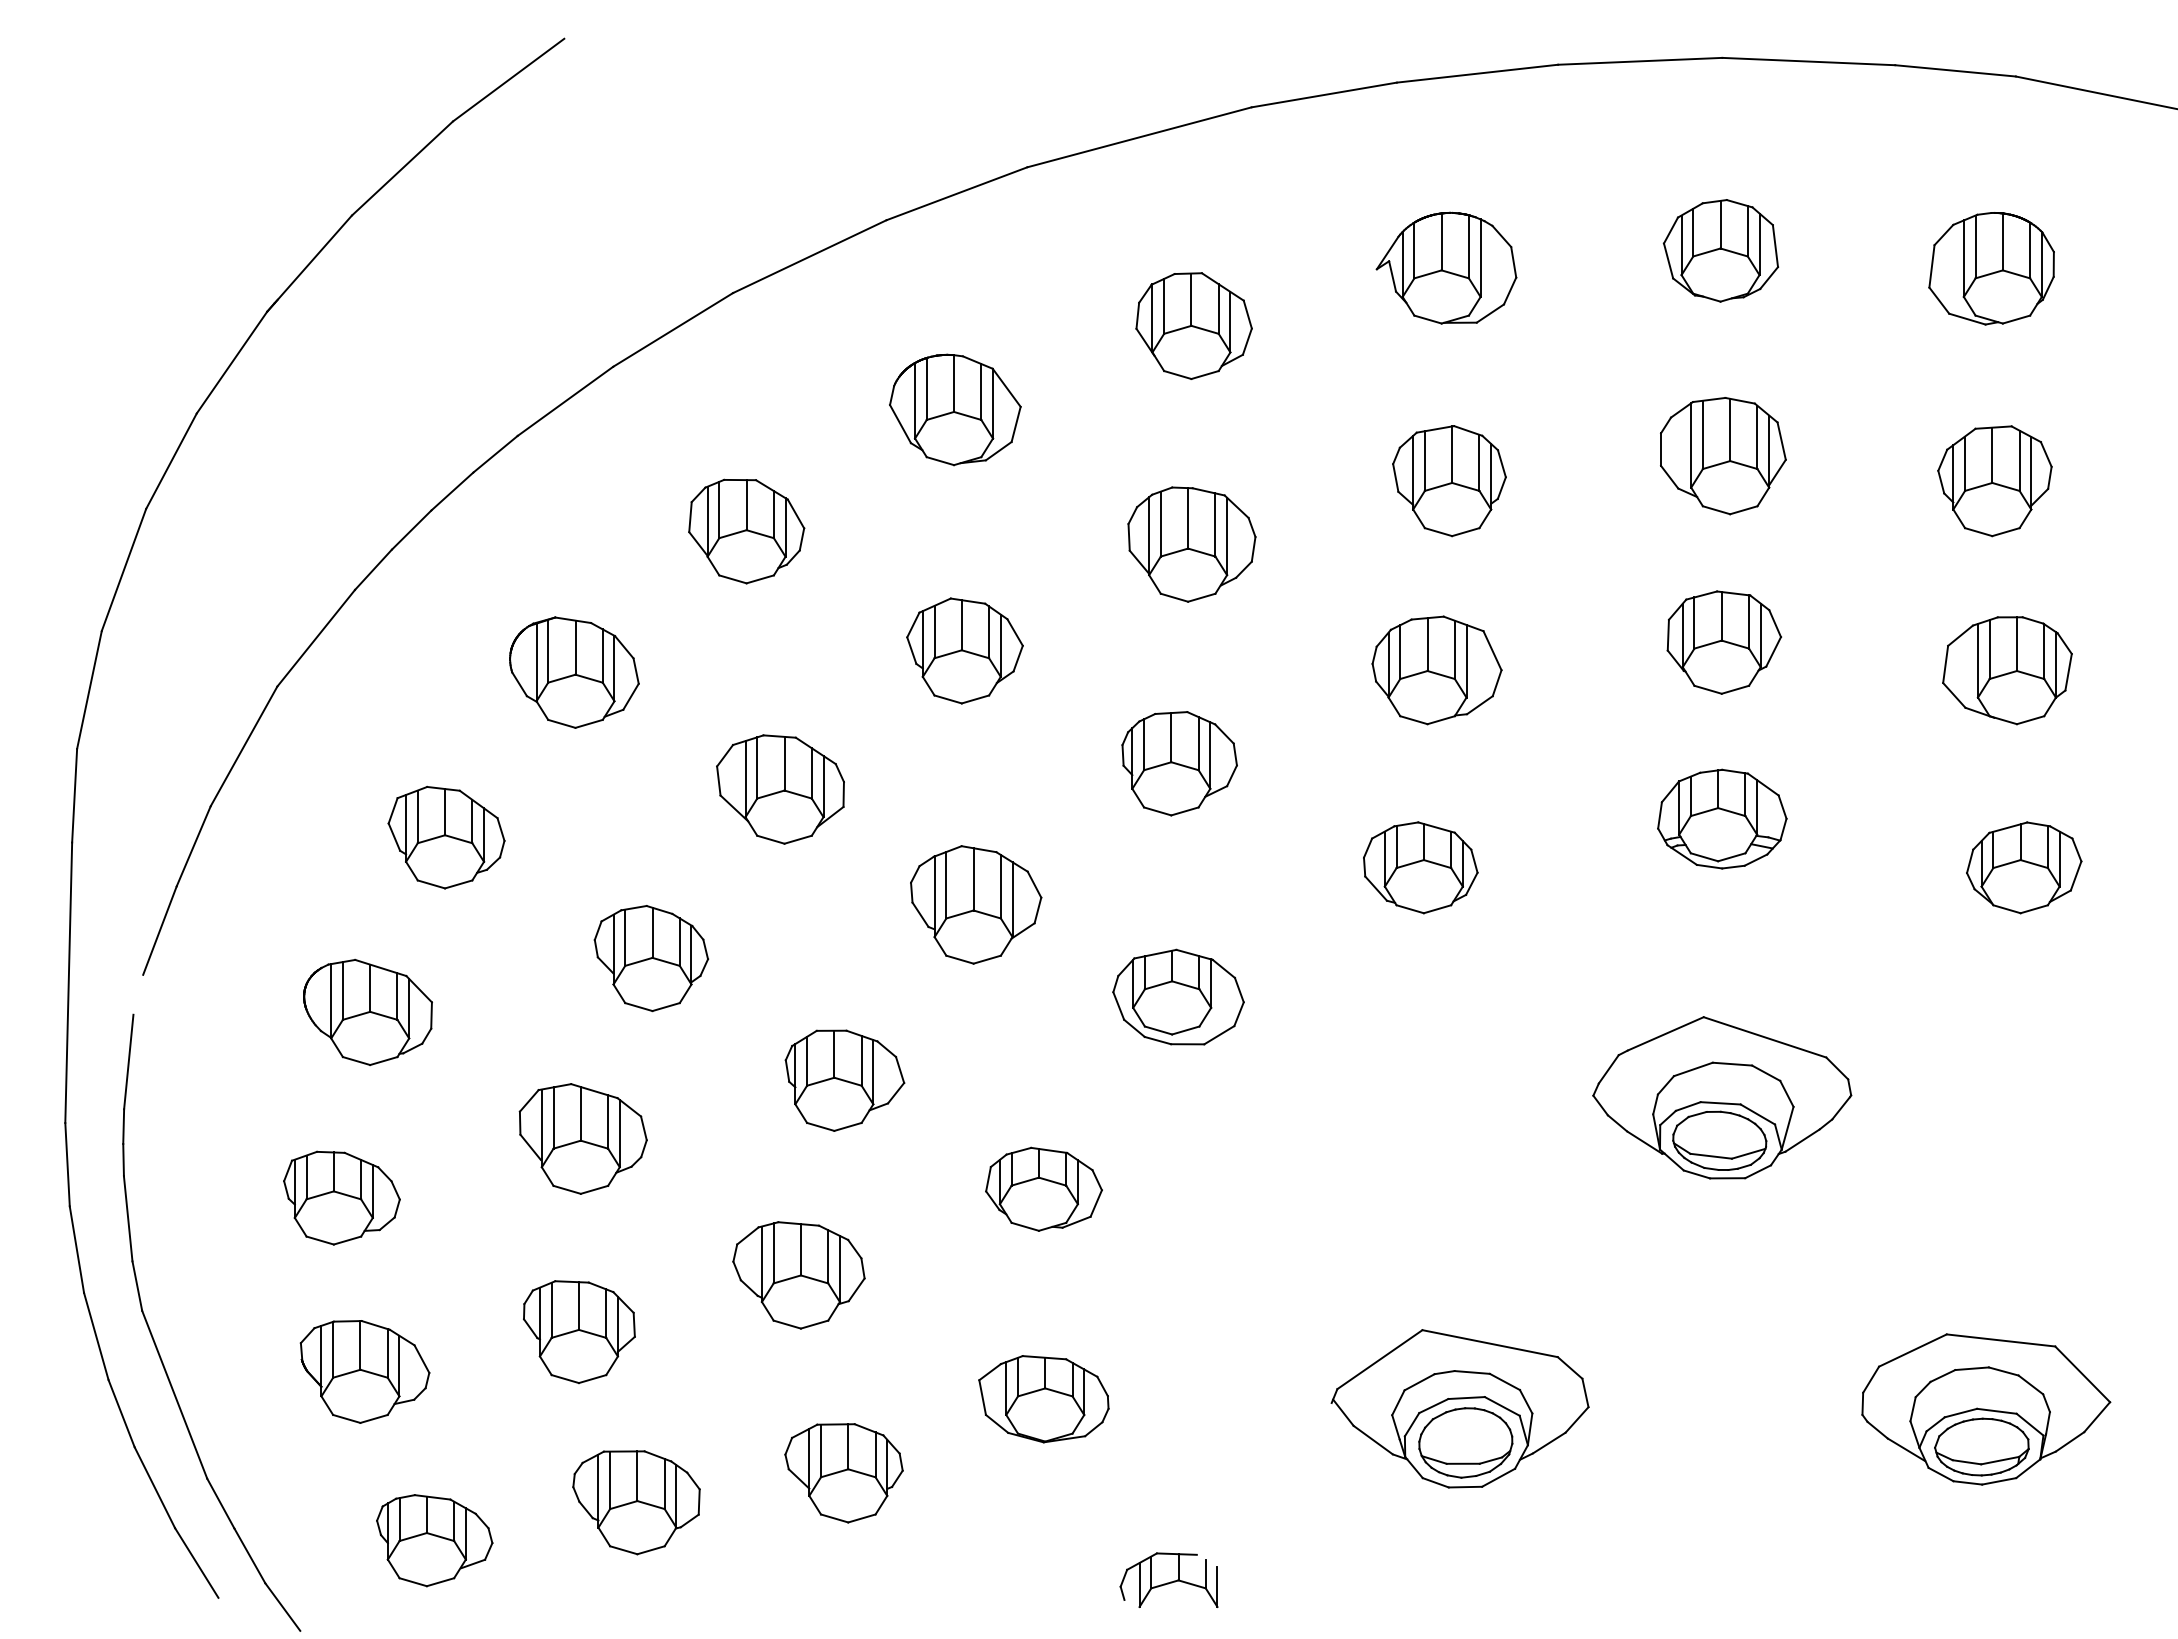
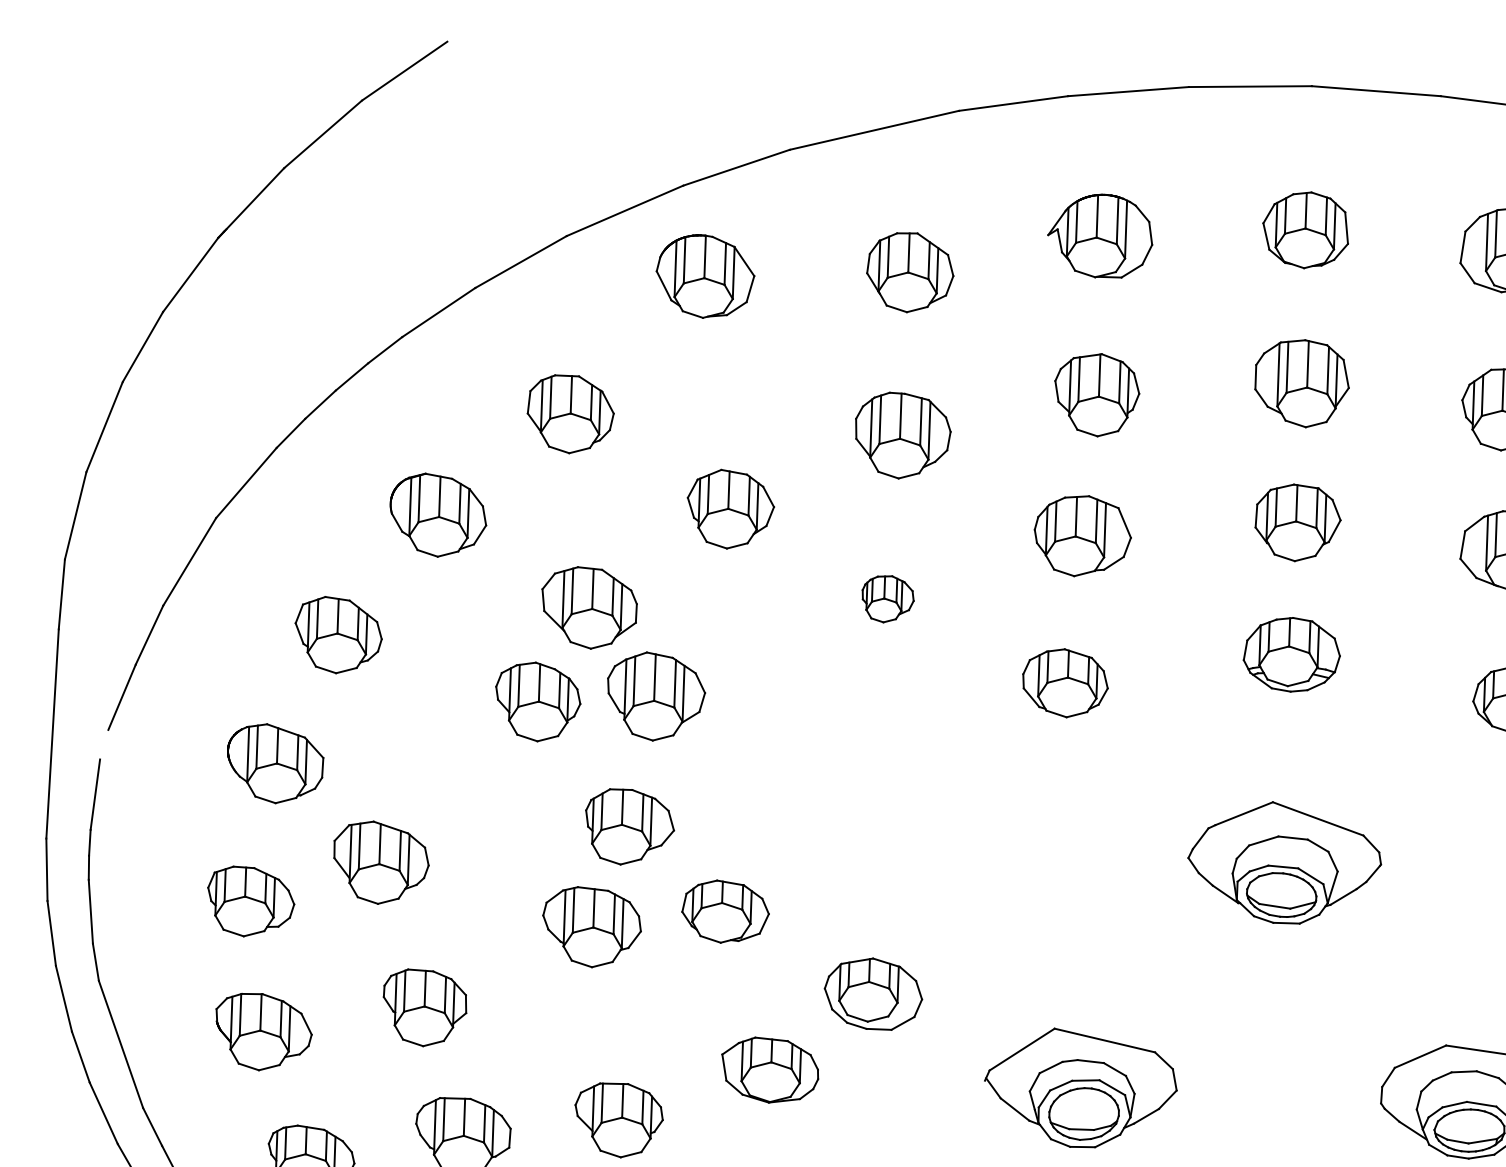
part: (955, 409) -> (705, 276), moved
part: (1179, 763) -> (887, 599), size x0.6
part: (976, 904) -> (656, 696), moved
part: (651, 958) -> (538, 702), moved
part: (1178, 996) -> (873, 993), moved
part: (582, 1138) -> (380, 862), moved
part: (1043, 1188) -> (725, 911), moved
part: (798, 1275) -> (591, 927), moved

